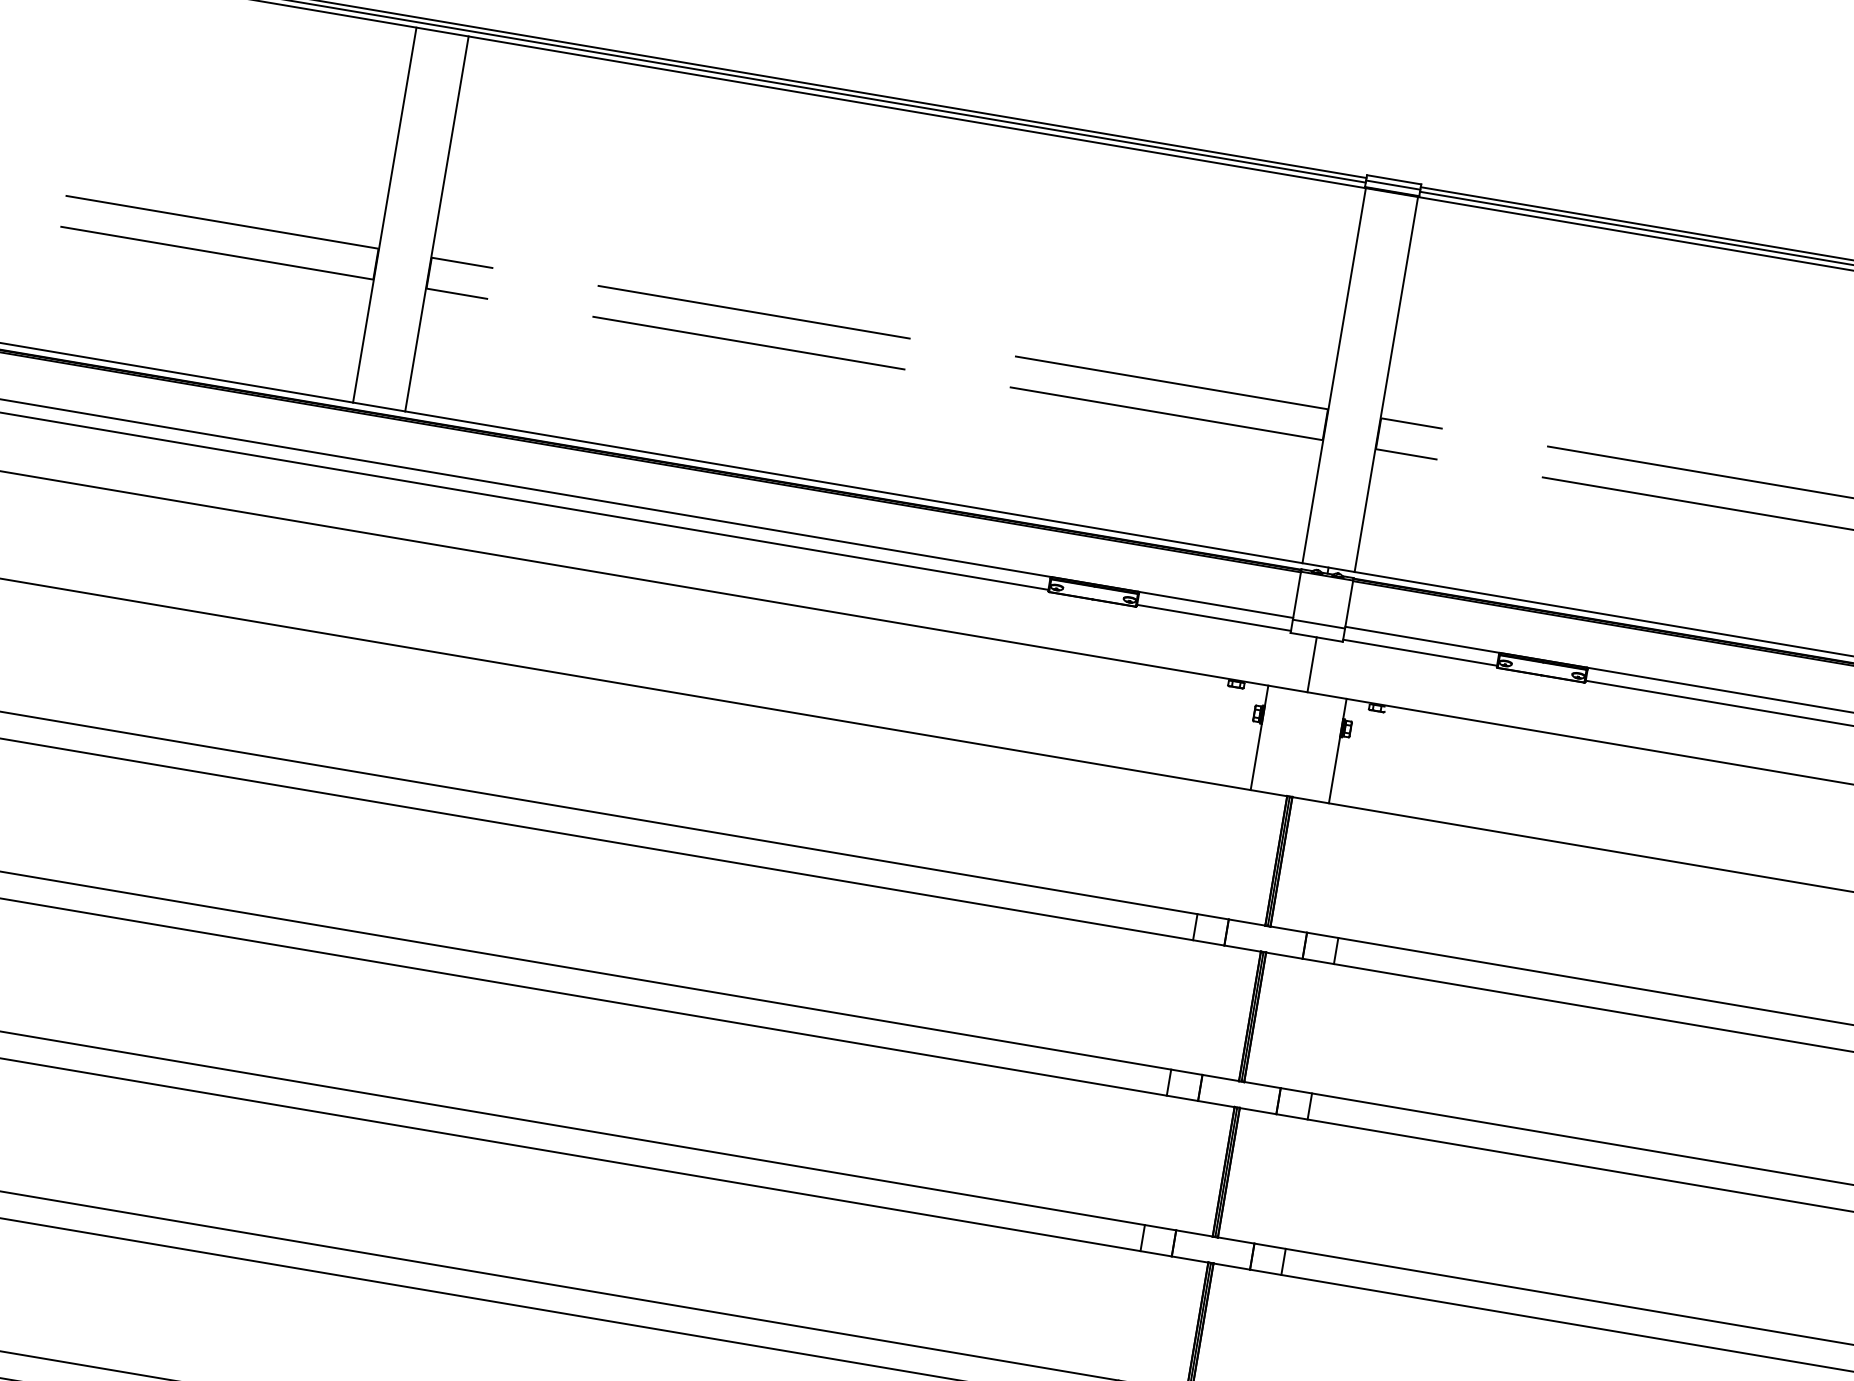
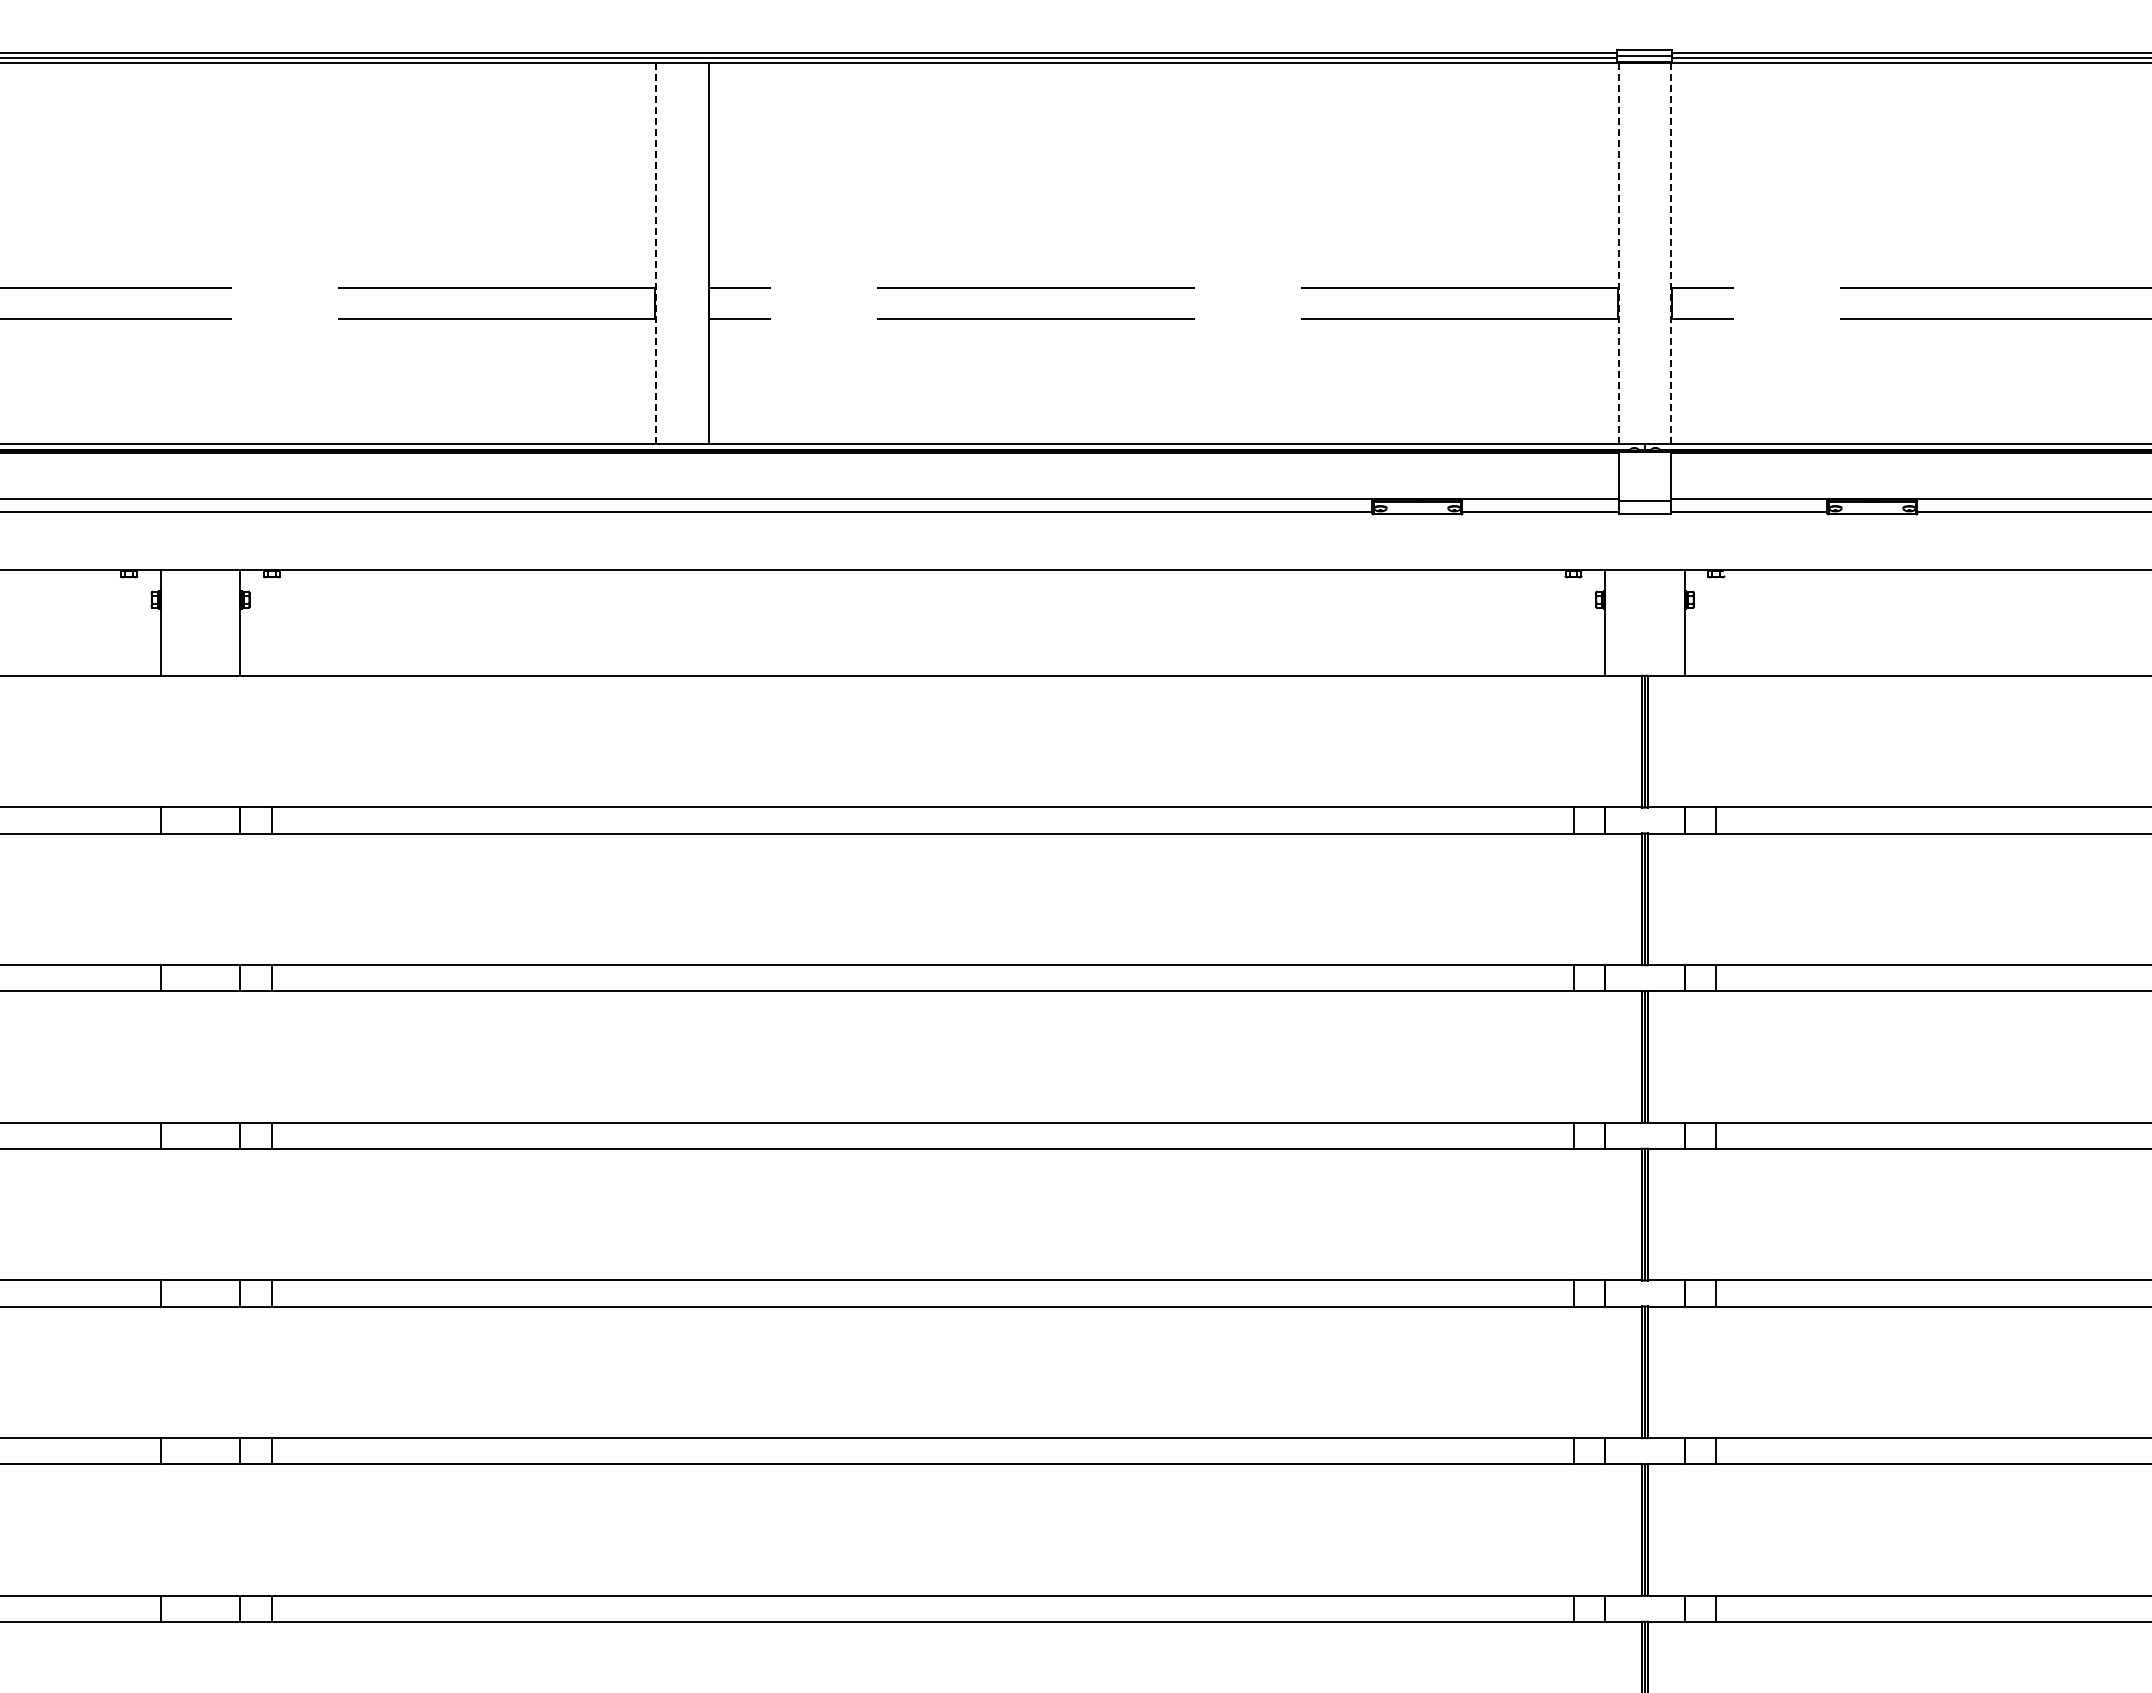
line: (384, 216) -> (655, 254), solid -> dashed
line: (1334, 376) -> (1618, 254), solid -> dashed
line: (1386, 385) -> (1671, 254), solid -> dashed
line: (1311, 664) -> (1644, 542), removed

